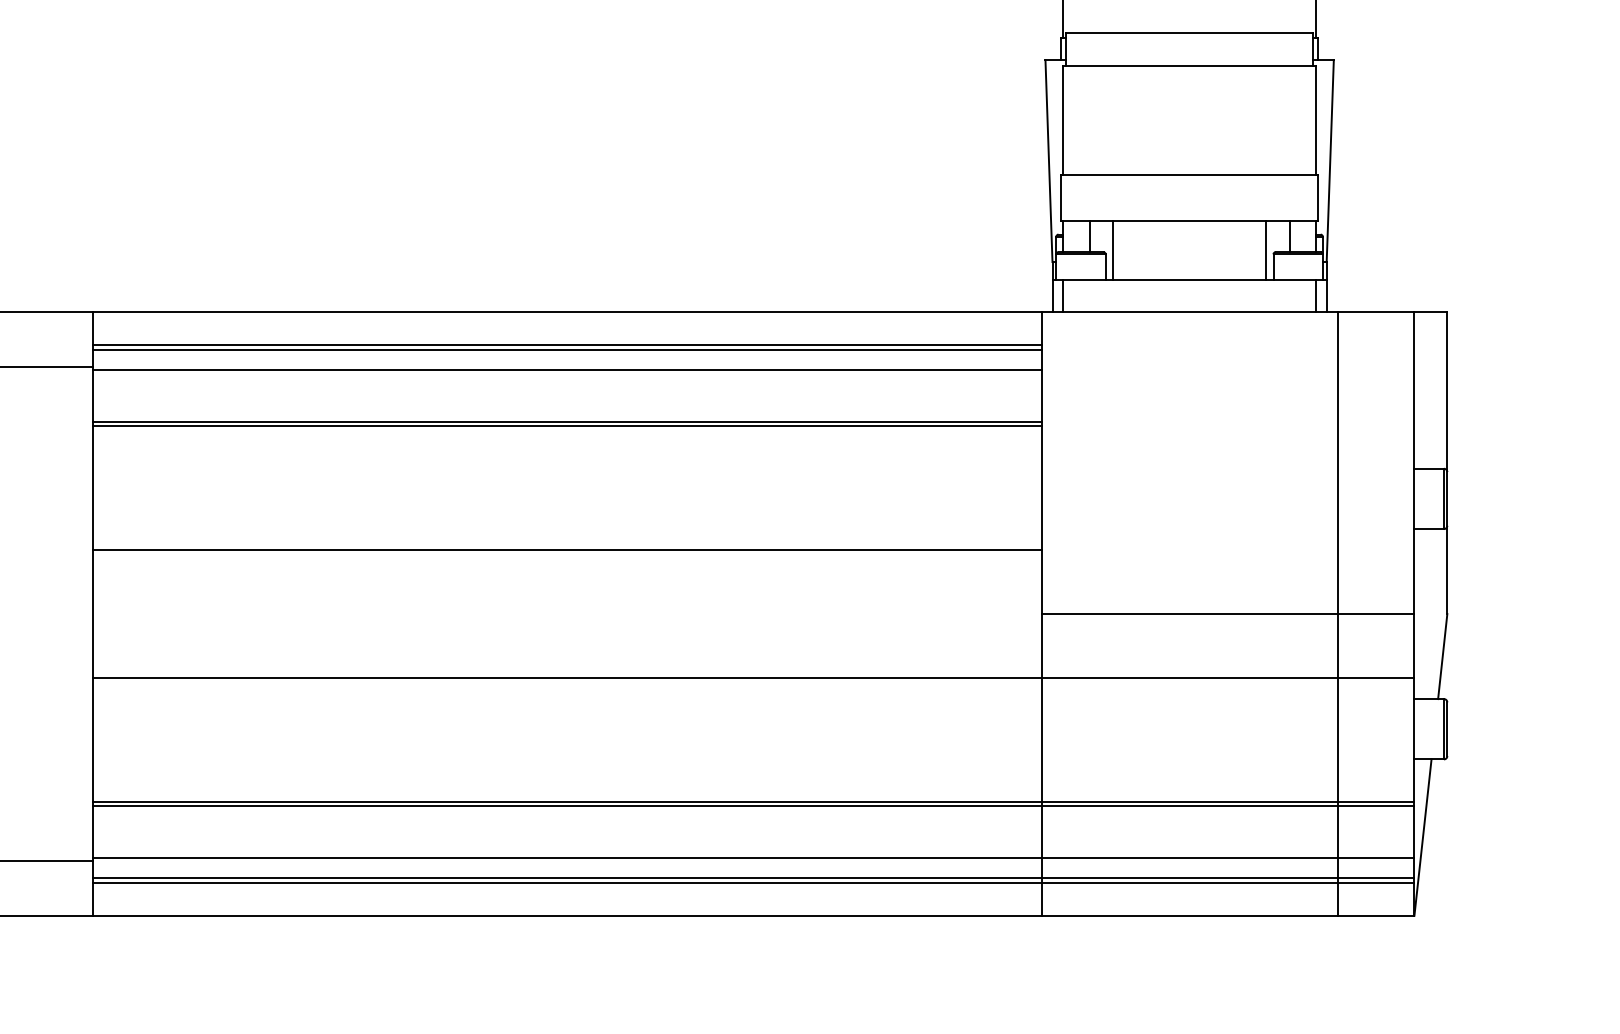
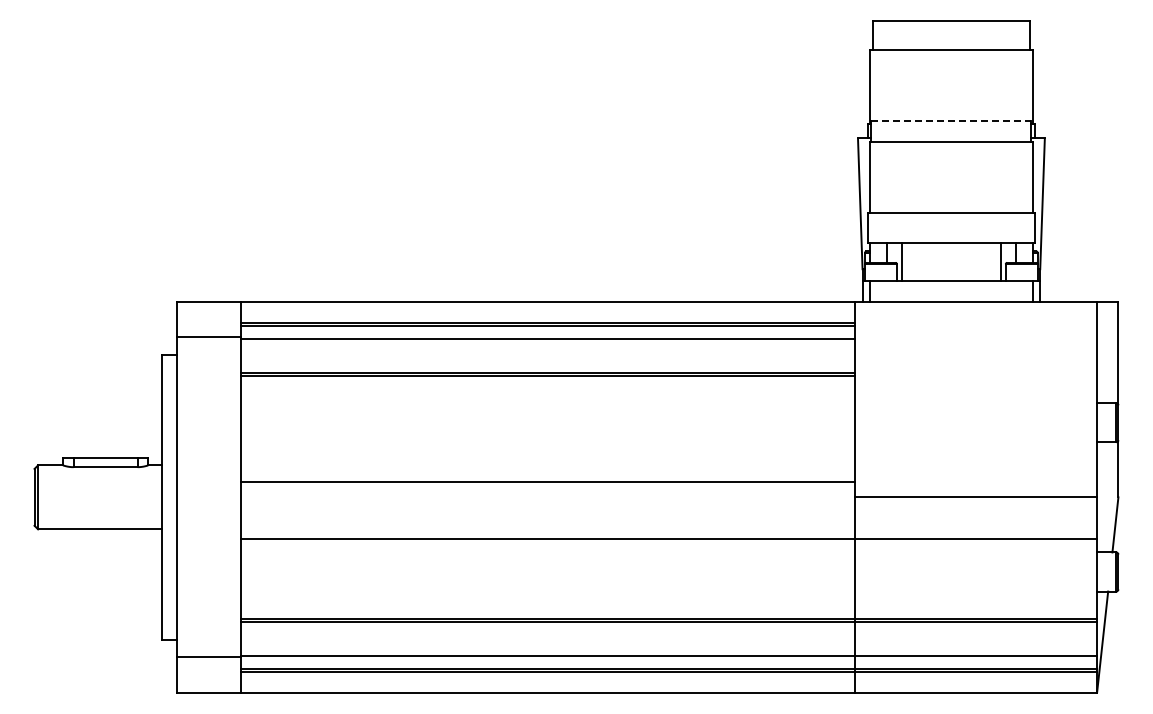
line: (1189, 32) -> (951, 120), solid -> dashed
line: (566, 551) -> (547, 482), moved
line: (1337, 612) -> (1047, 496), removed

